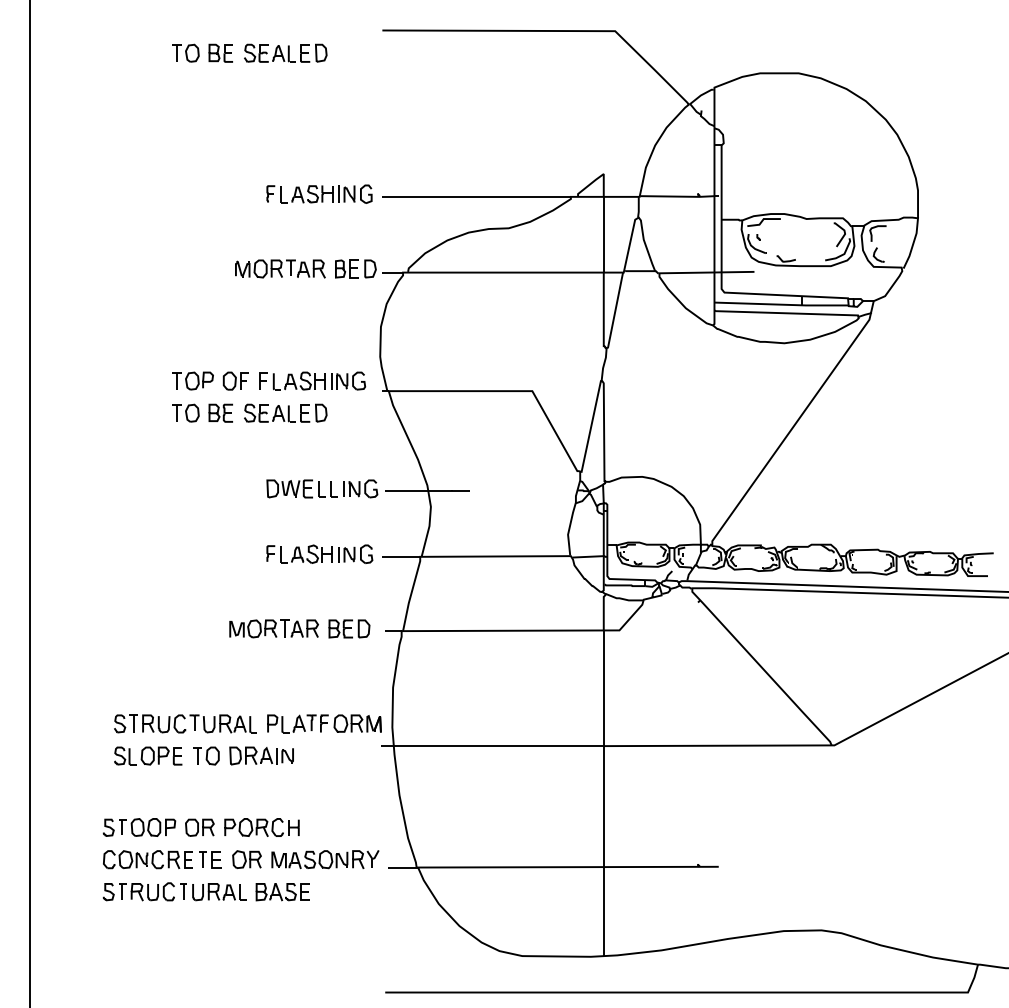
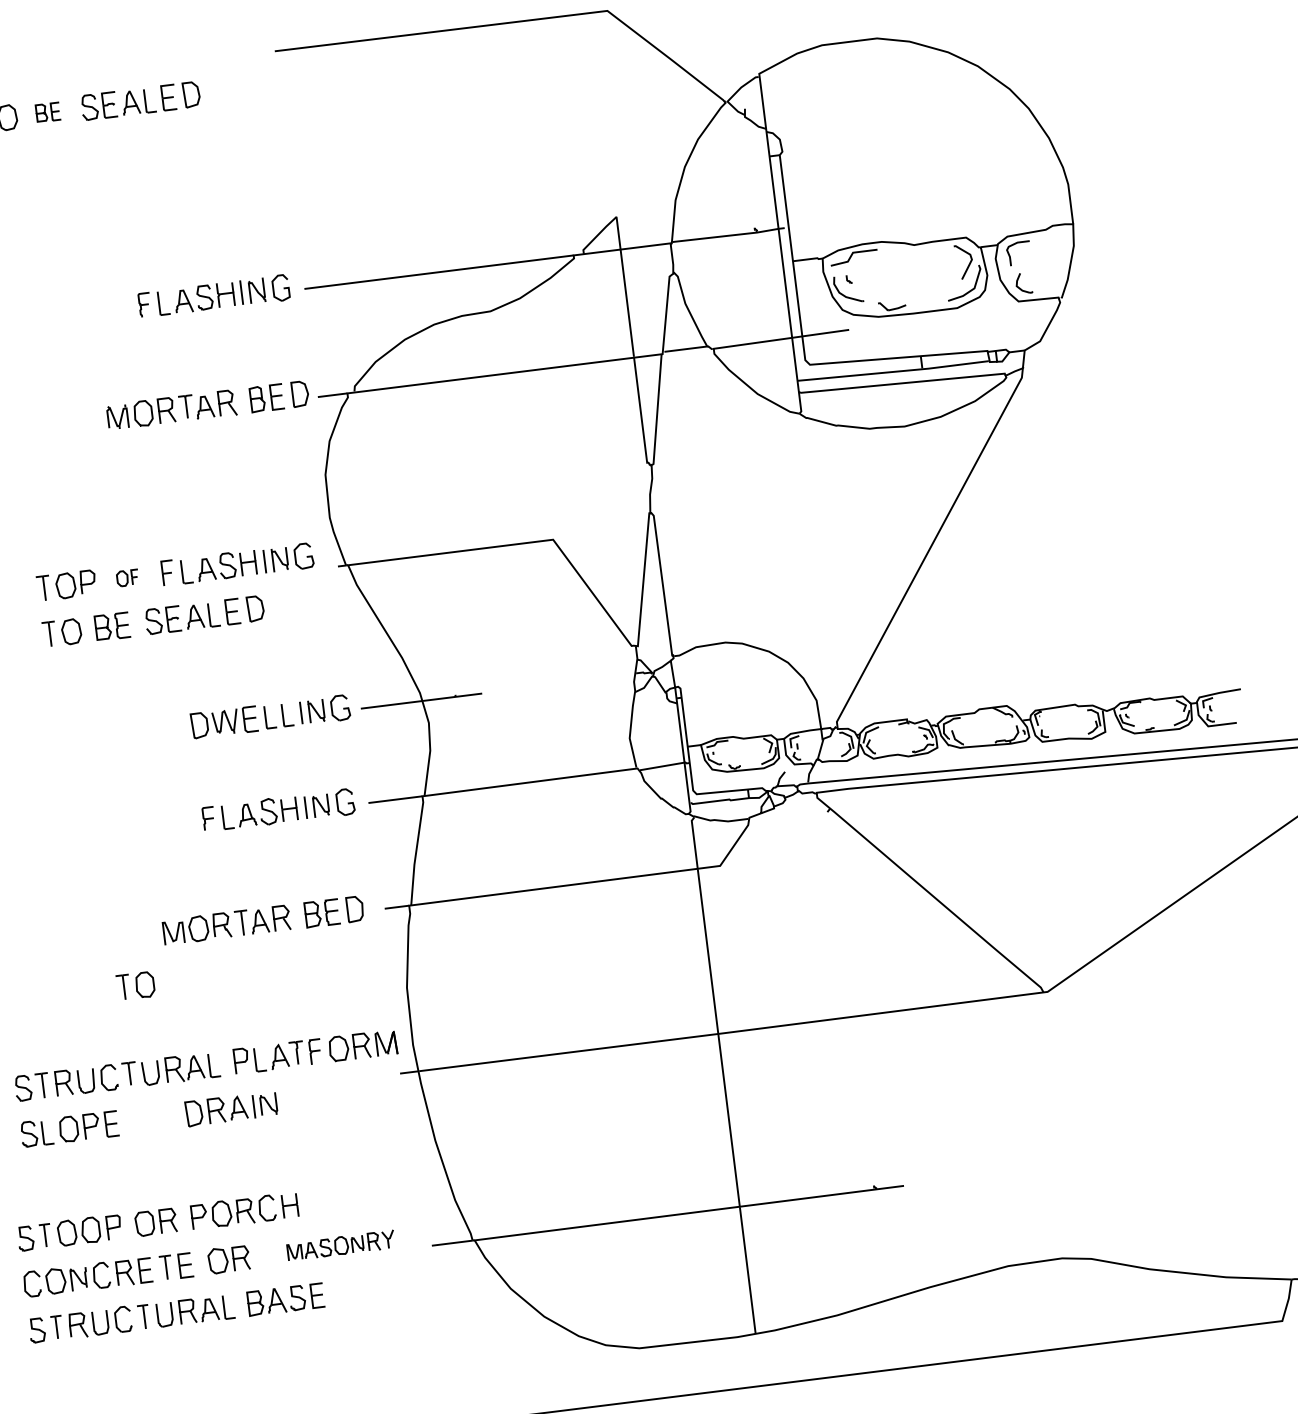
part: (220, 52) -> (47, 111), size x0.7
part: (235, 380) -> (127, 577), size x0.6
part: (206, 755) -> (136, 985), moved
part: (325, 859) -> (341, 1245), size x0.7

